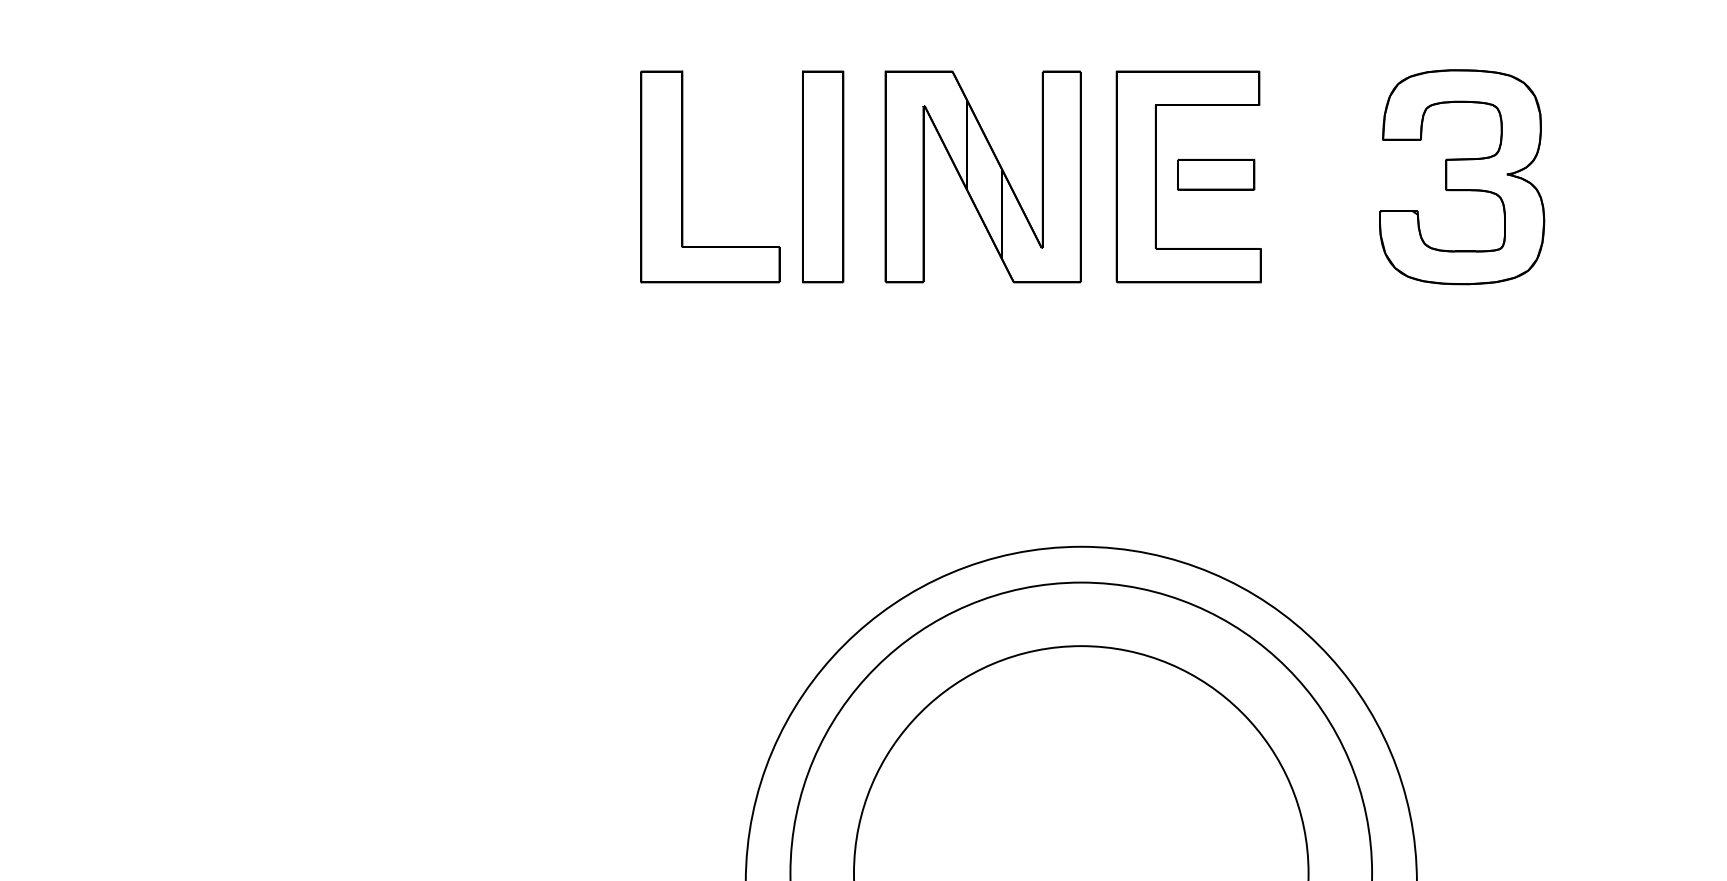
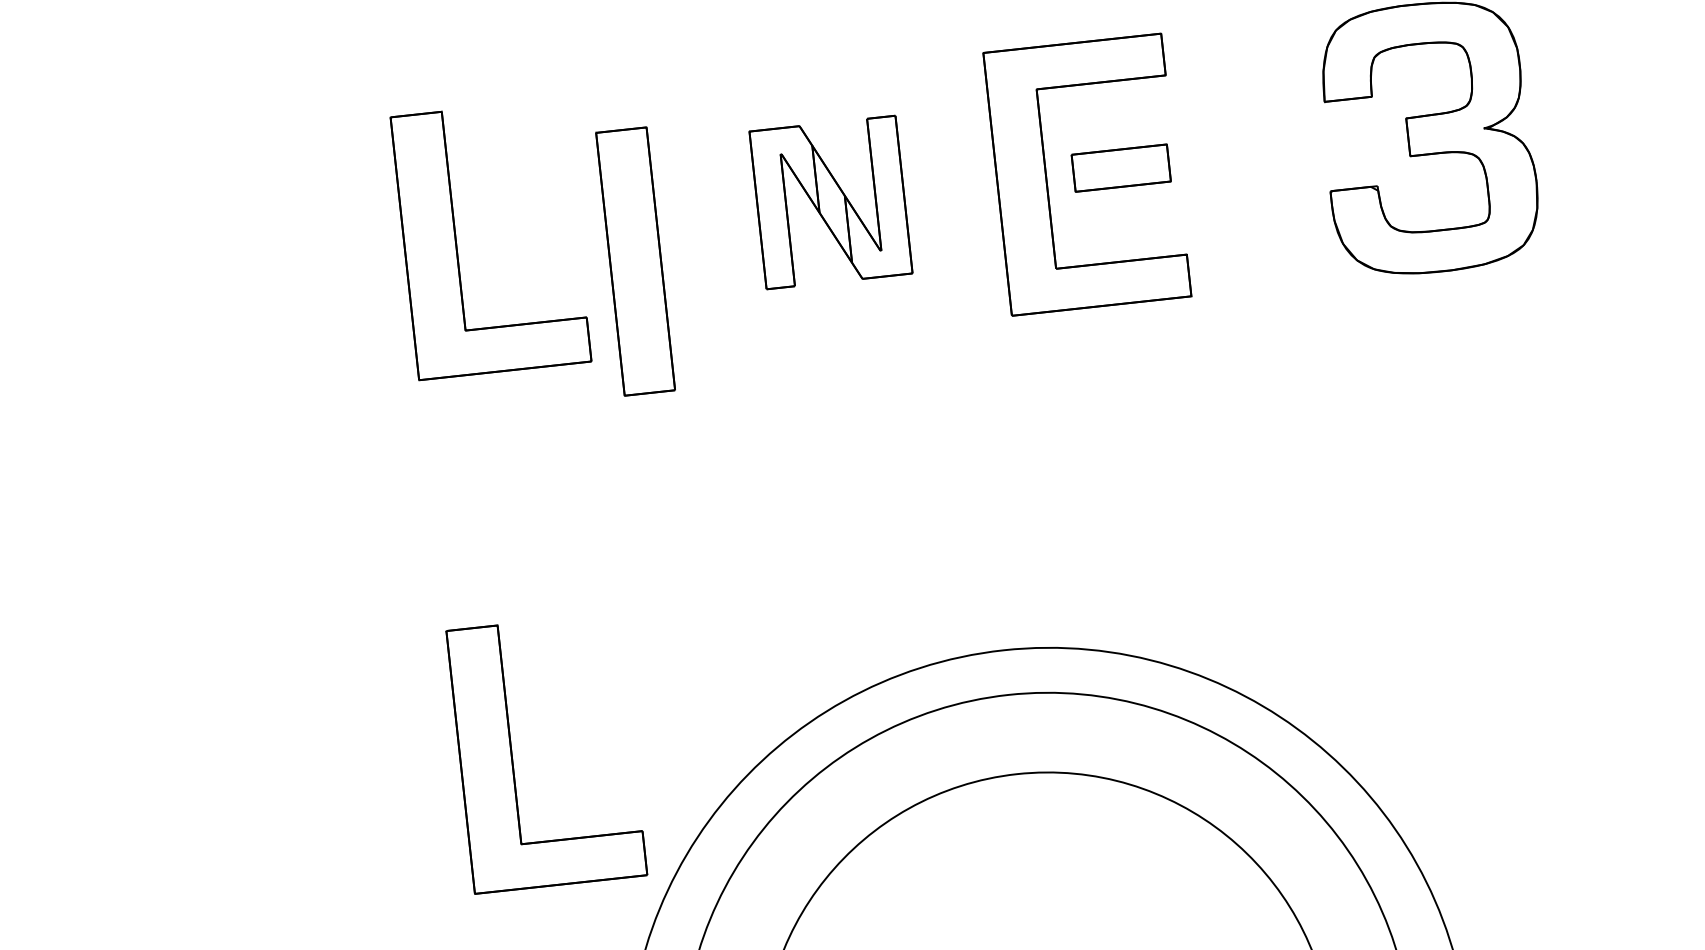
part: (823, 176) -> (636, 260), moved
part: (982, 176) -> (830, 202), size x0.6
part: (683, 588) -> (513, 756), added

